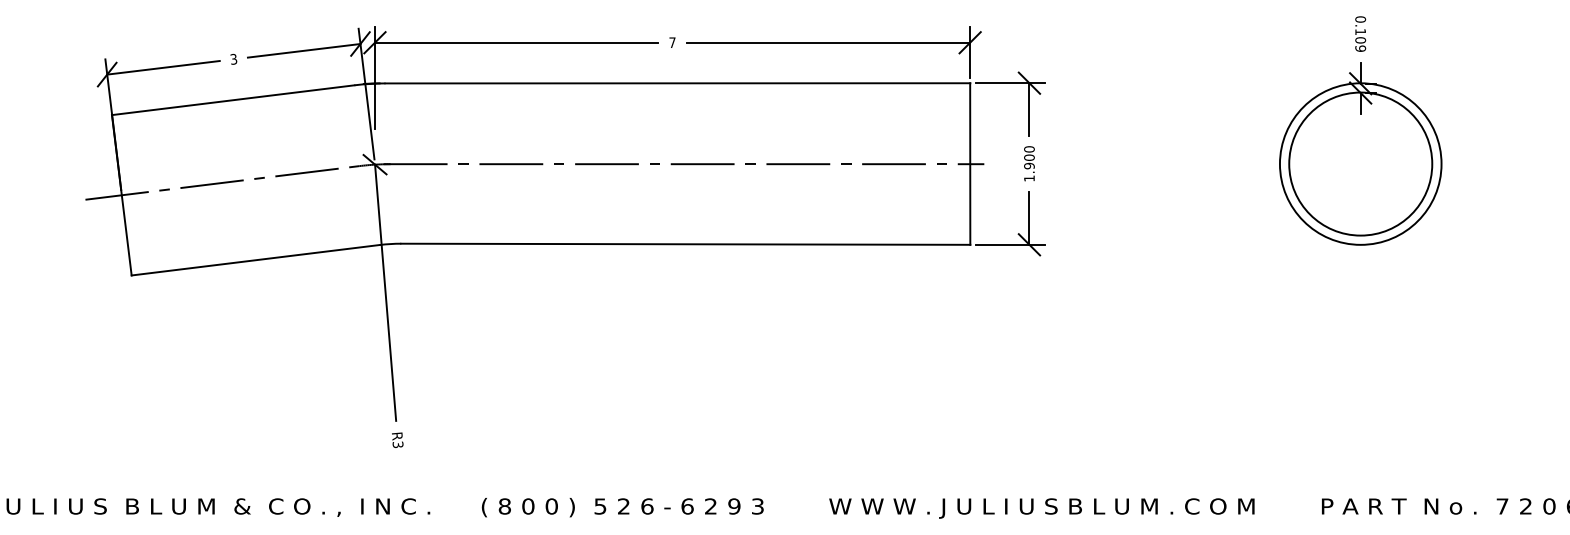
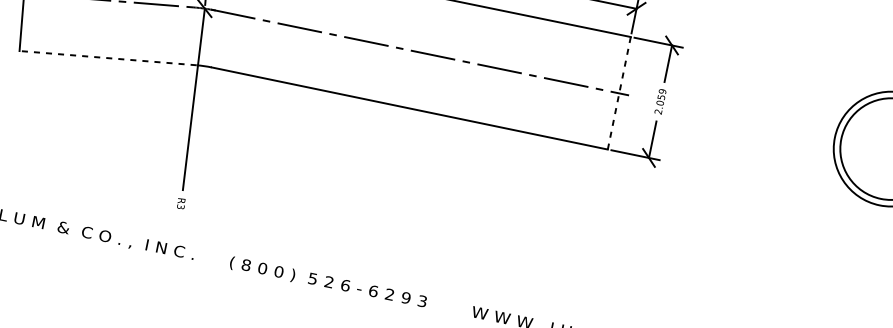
text: (1029, 163) -> (660, 101), 1.900 -> 2.059
line: (970, 164) -> (619, 93), solid -> dashed
line: (255, 260) -> (107, 58), solid -> dashed

